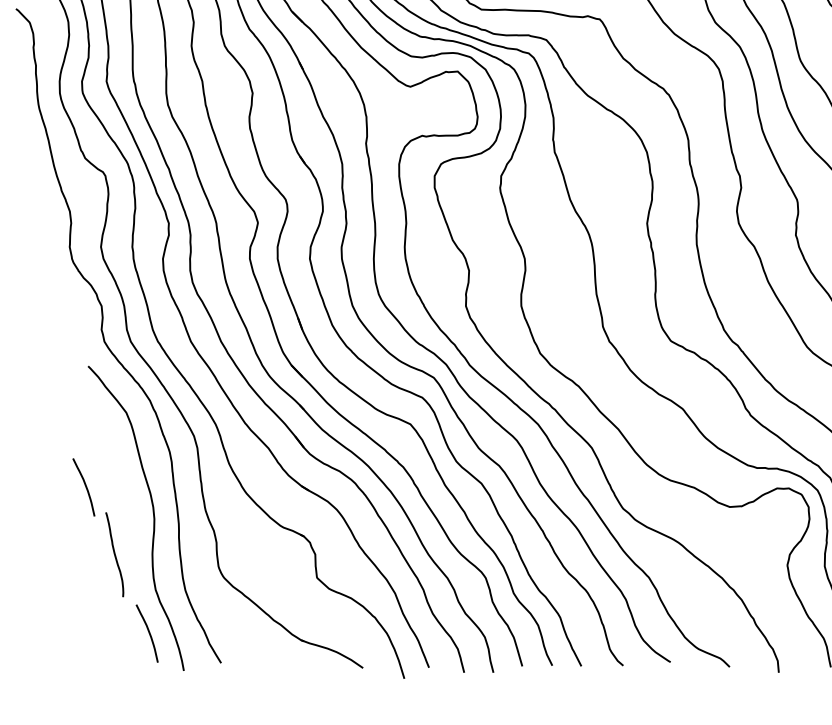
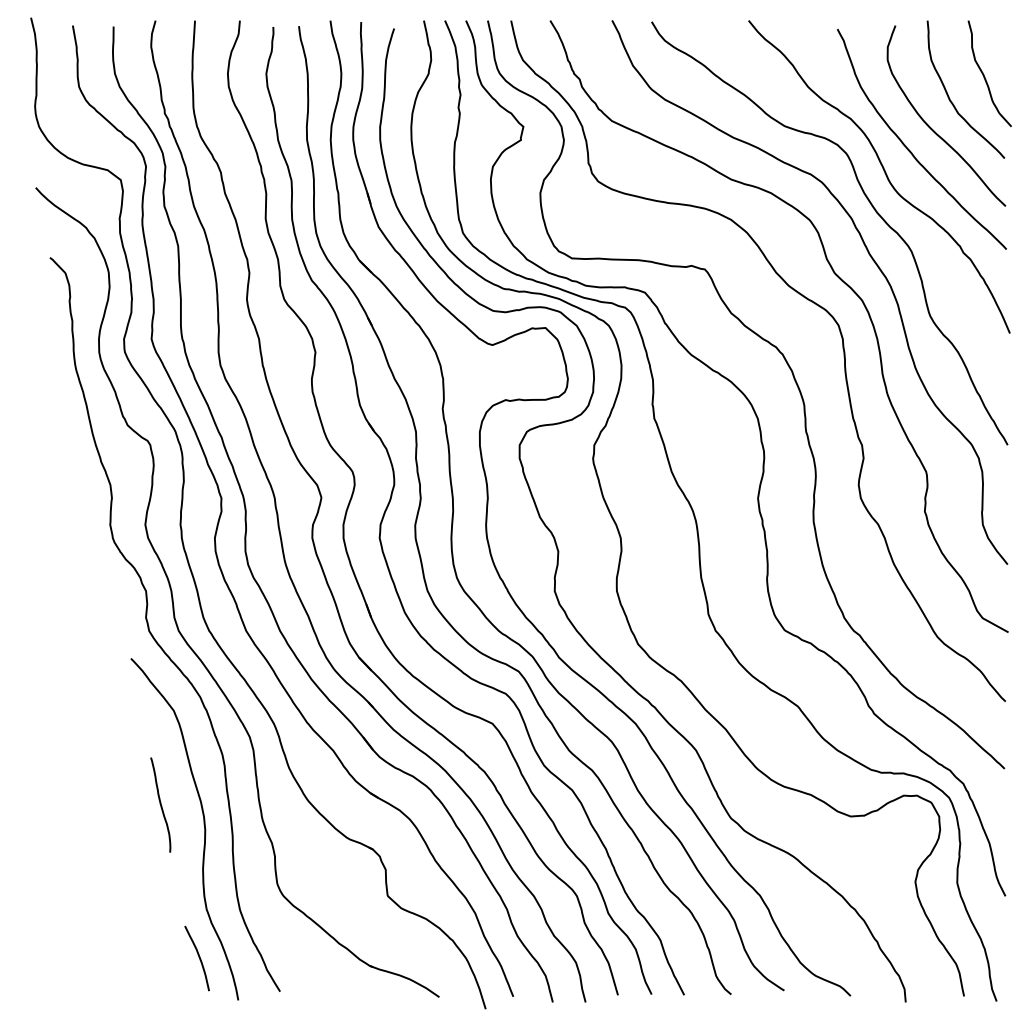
curve: (85, 486) -> (127, 793), removed
curve: (114, 554) -> (160, 804), moved

